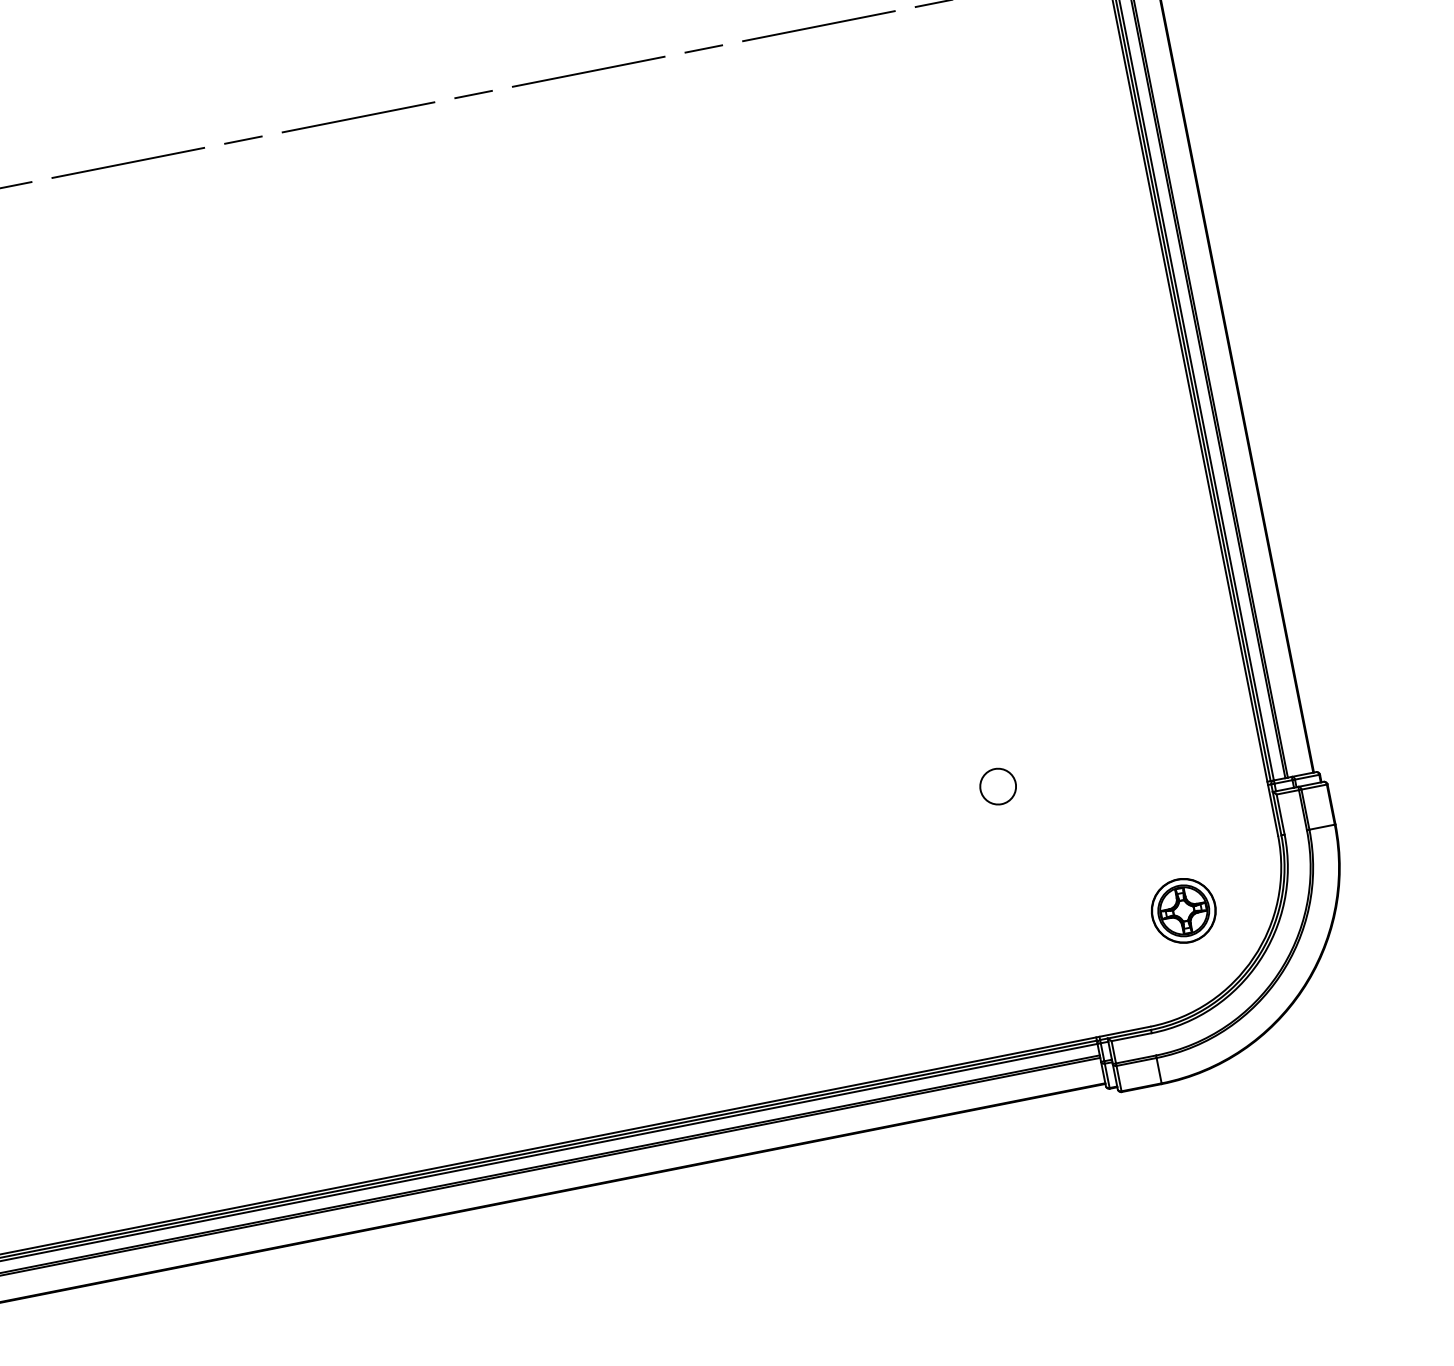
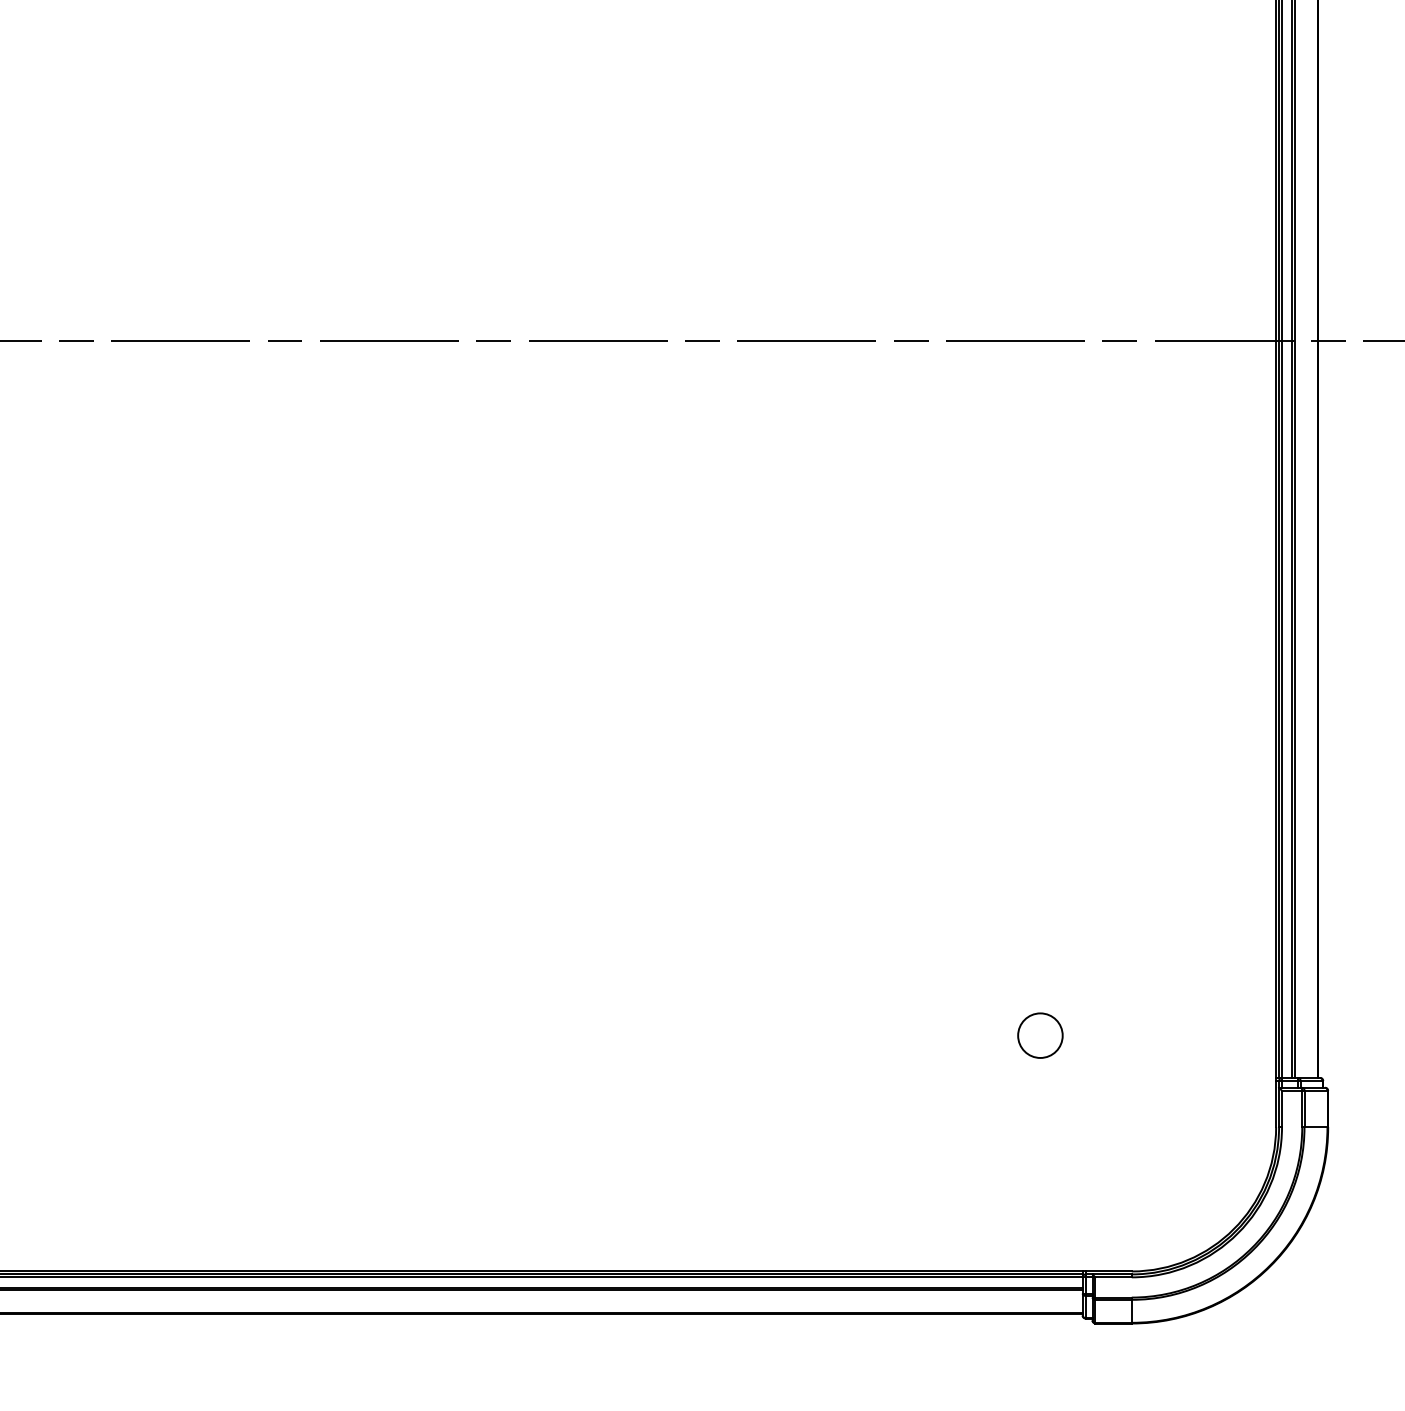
circle: (998, 786) -> (1040, 1035), size x1.4
part: (1183, 910) -> (1180, 1175), removed

